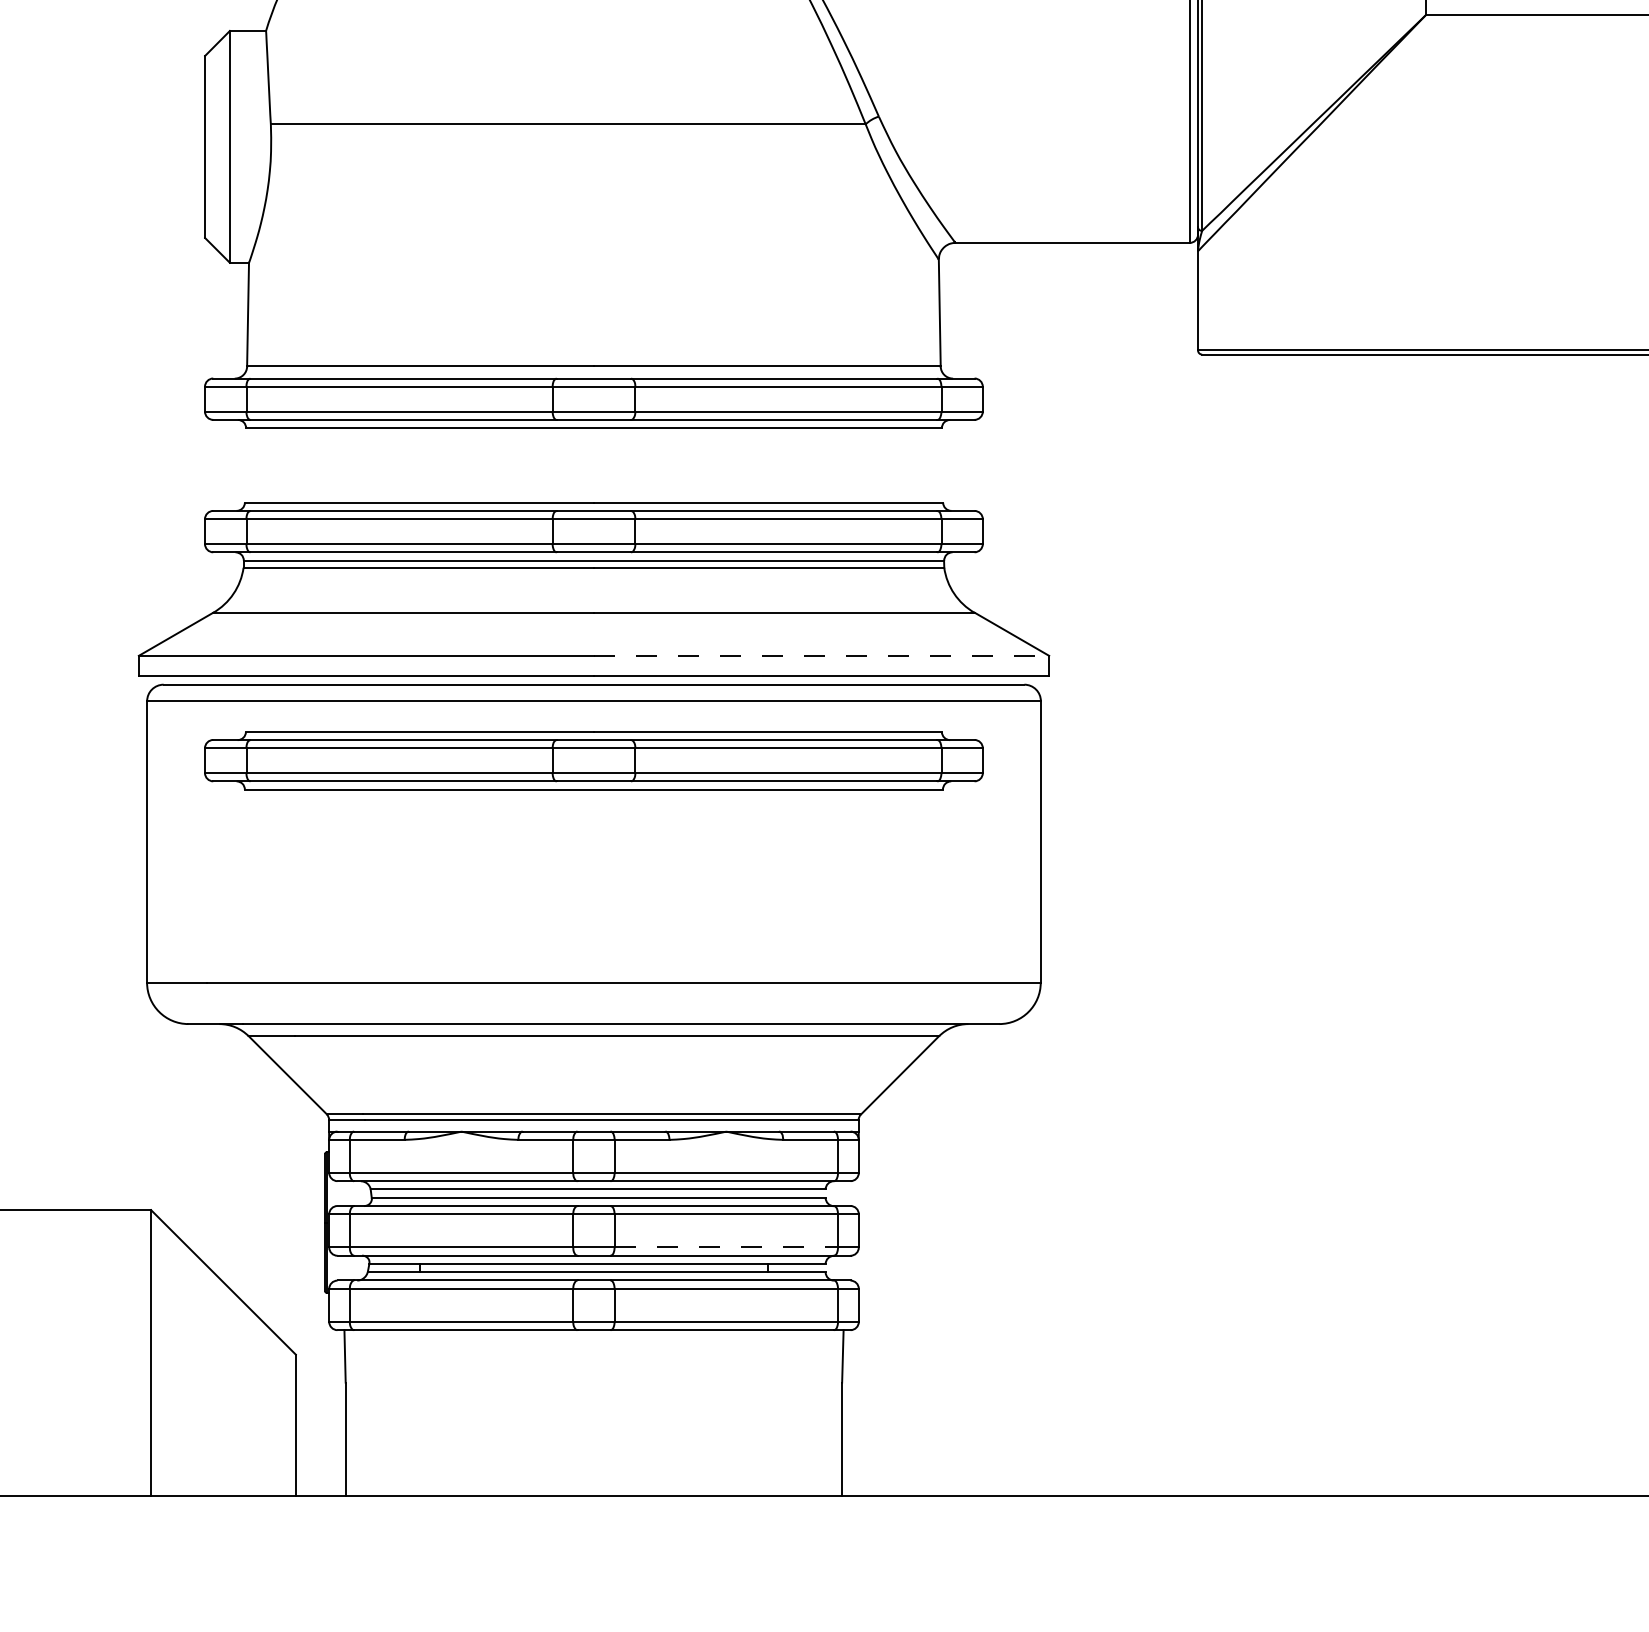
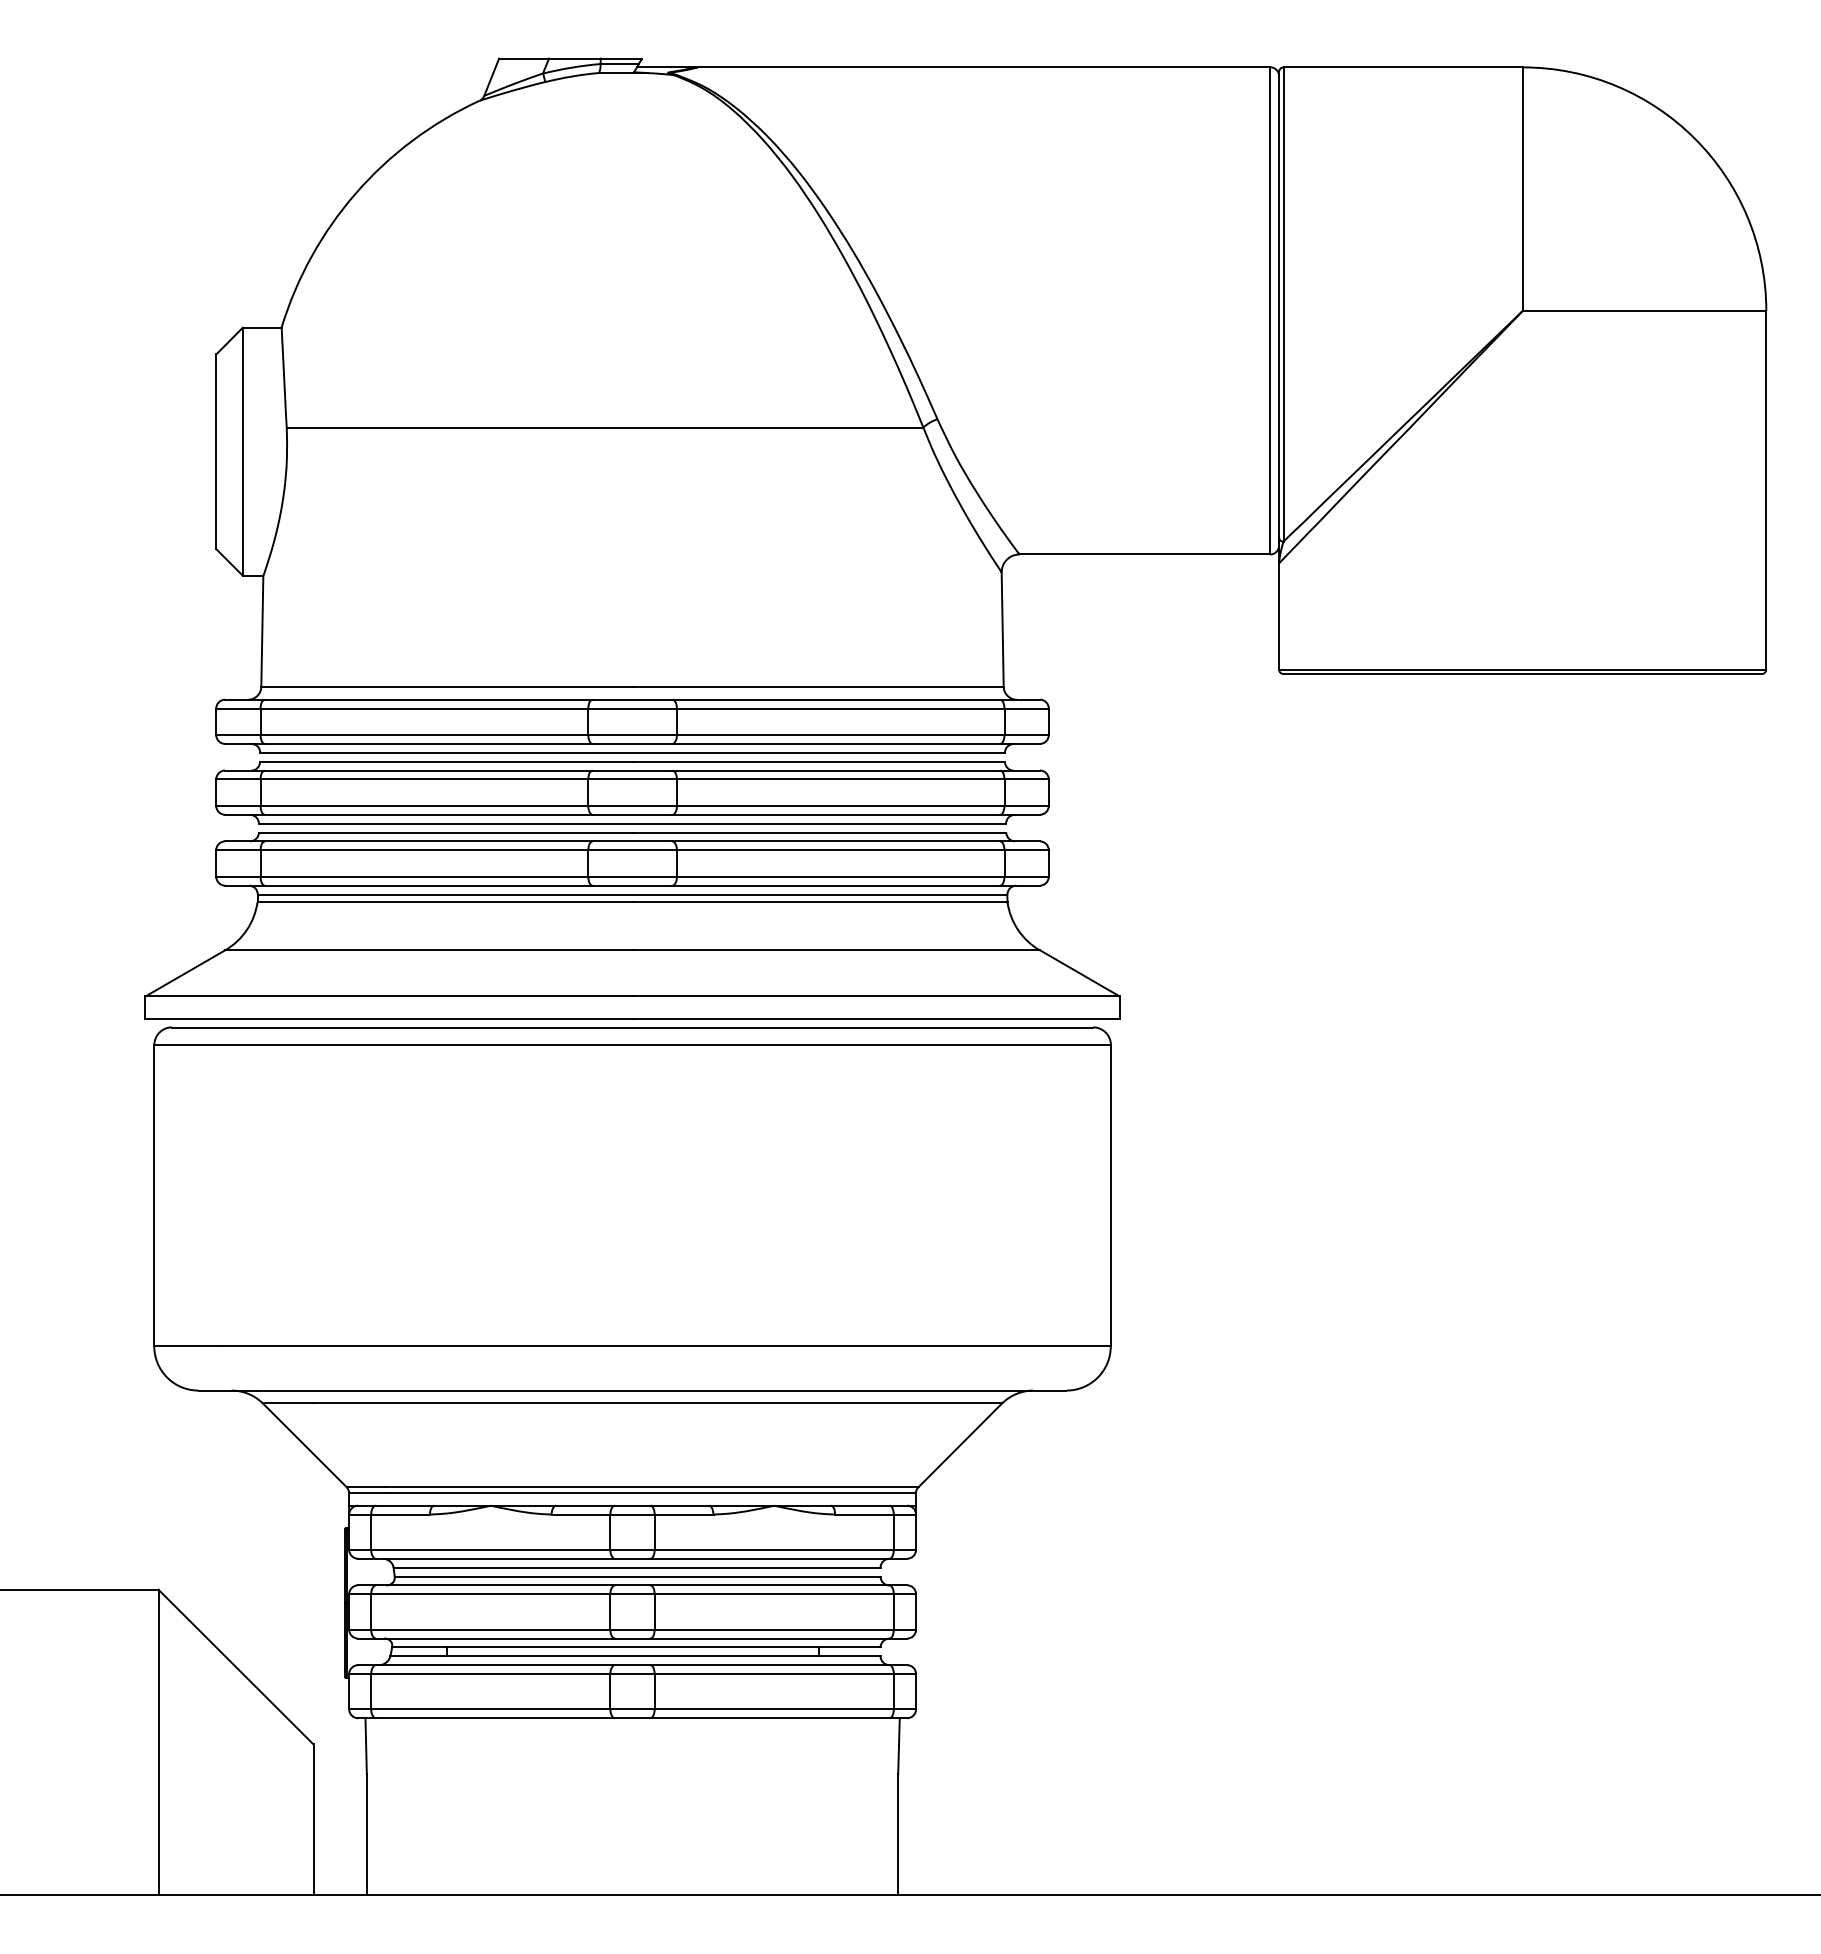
line: (821, 655) -> (876, 996), dashed -> solid
part: (593, 760) -> (632, 792), moved
line: (726, 1247) -> (774, 1629), dashed -> solid

